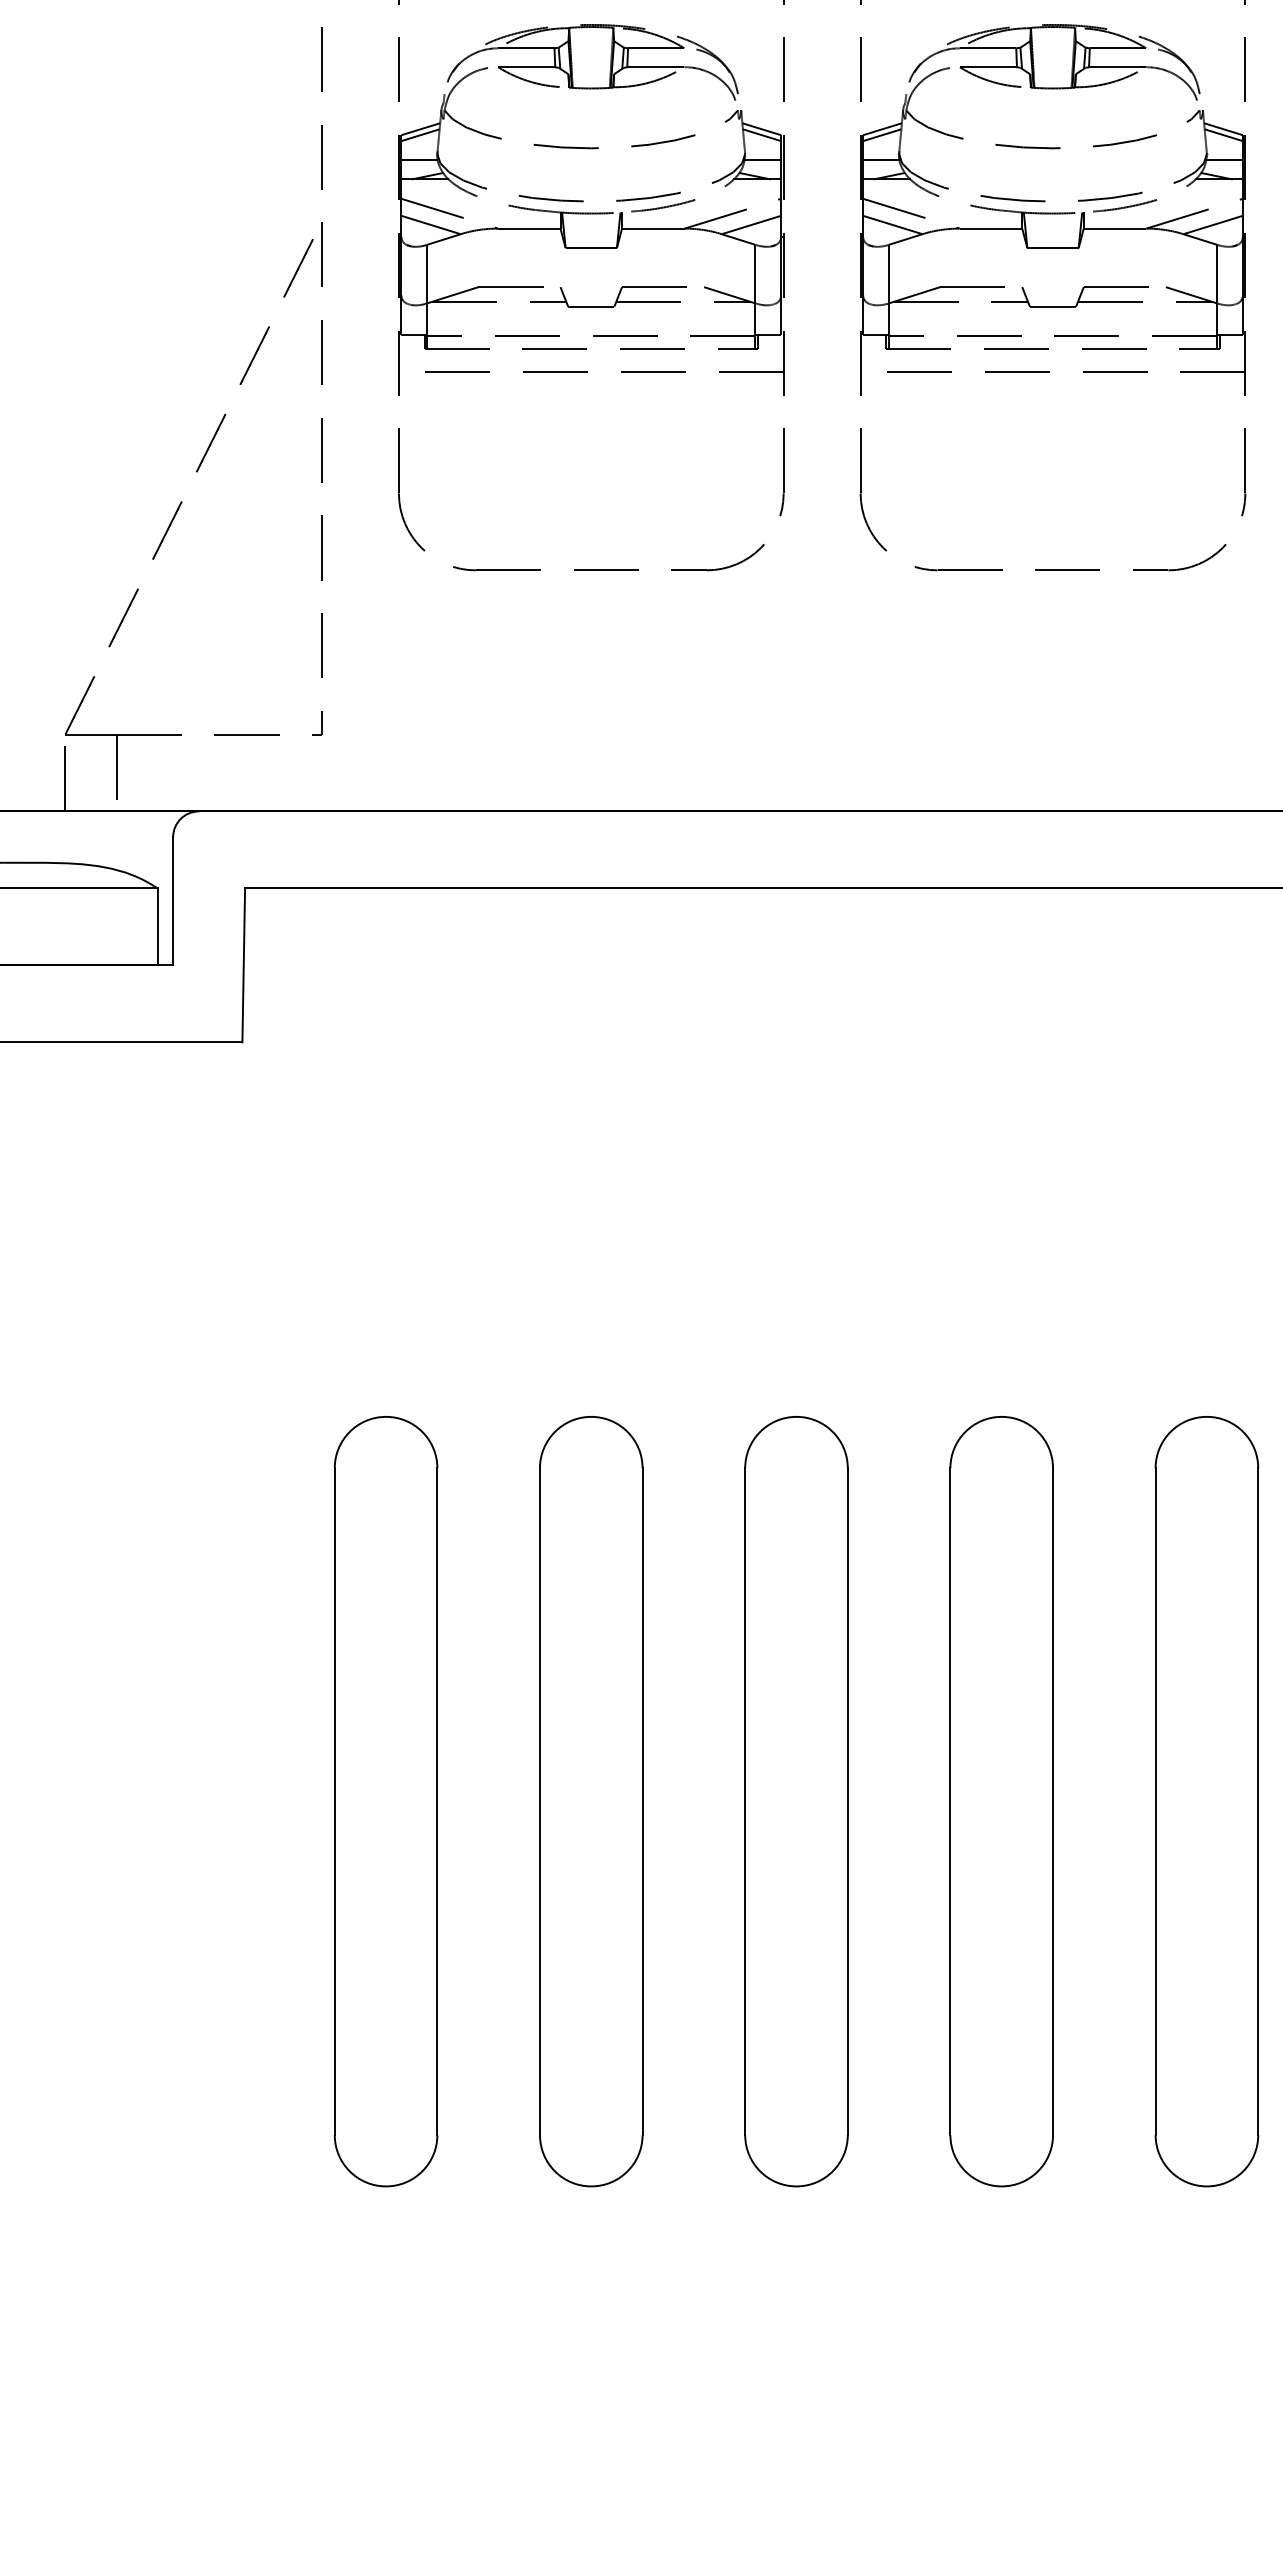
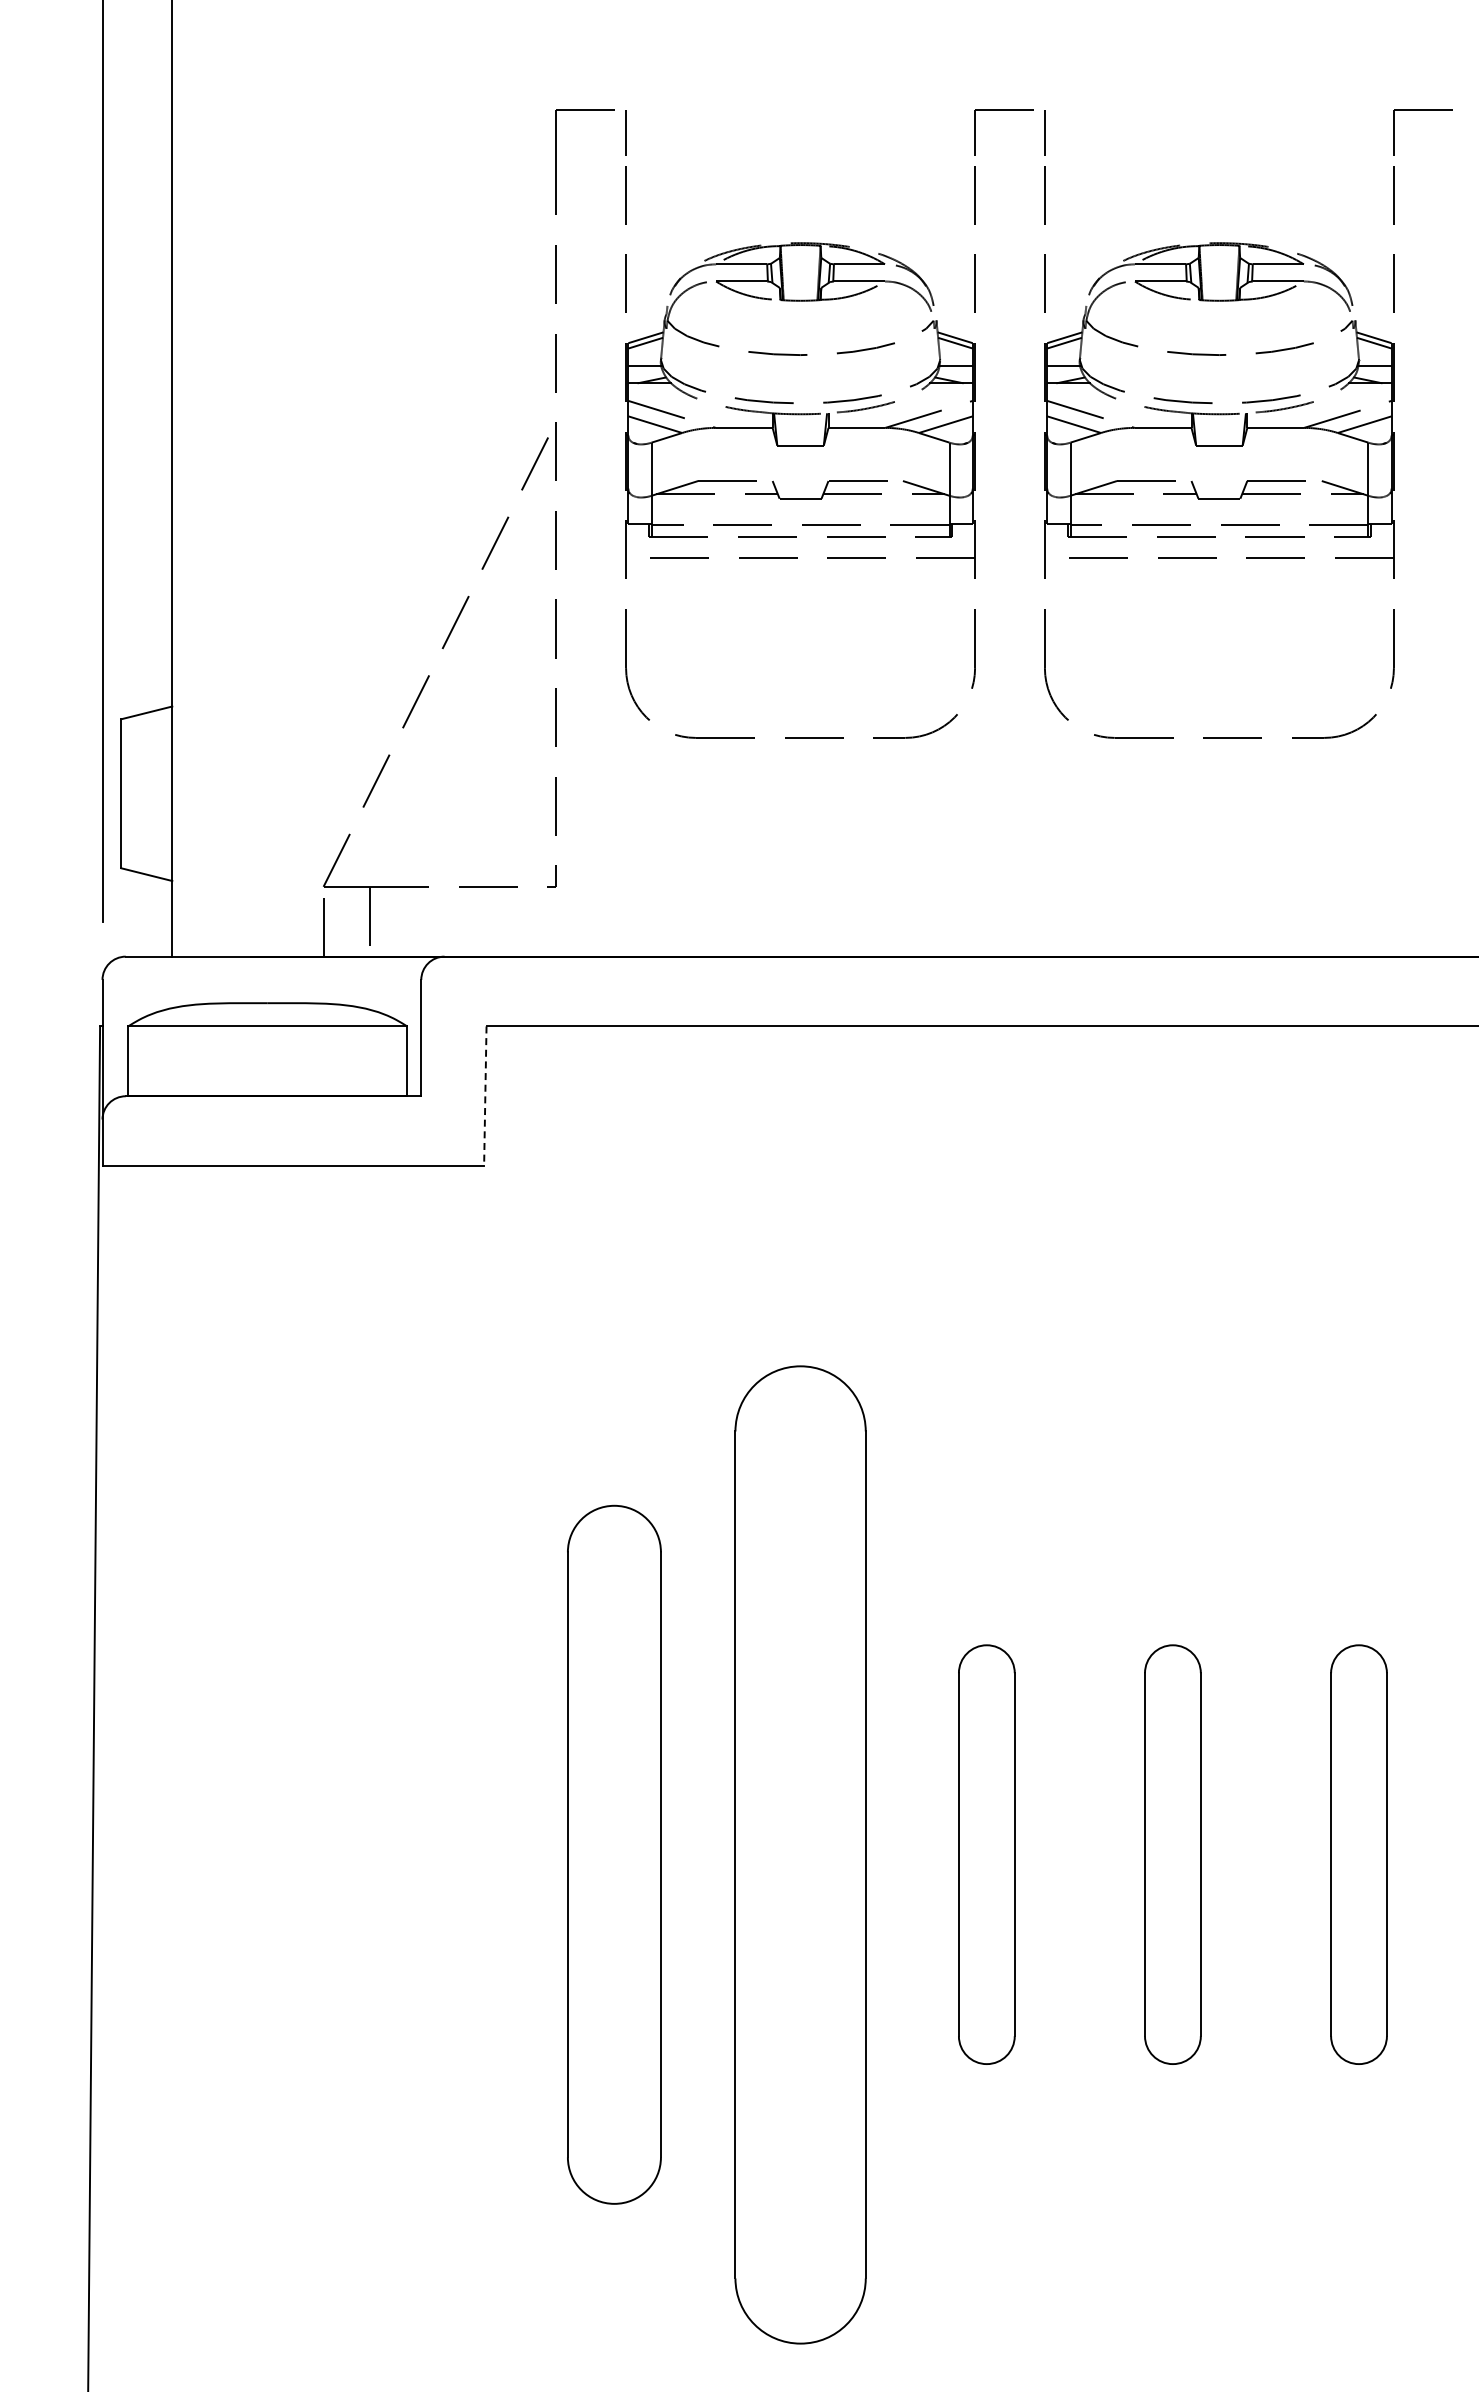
line: (243, 965) -> (485, 1096), solid -> dashed
part: (591, 1801) -> (800, 1854), size x1.4
part: (796, 1801) -> (986, 1854), size x0.6
part: (1001, 1801) -> (1172, 1854), size x0.6
part: (1206, 1801) -> (1358, 1854), size x0.6

